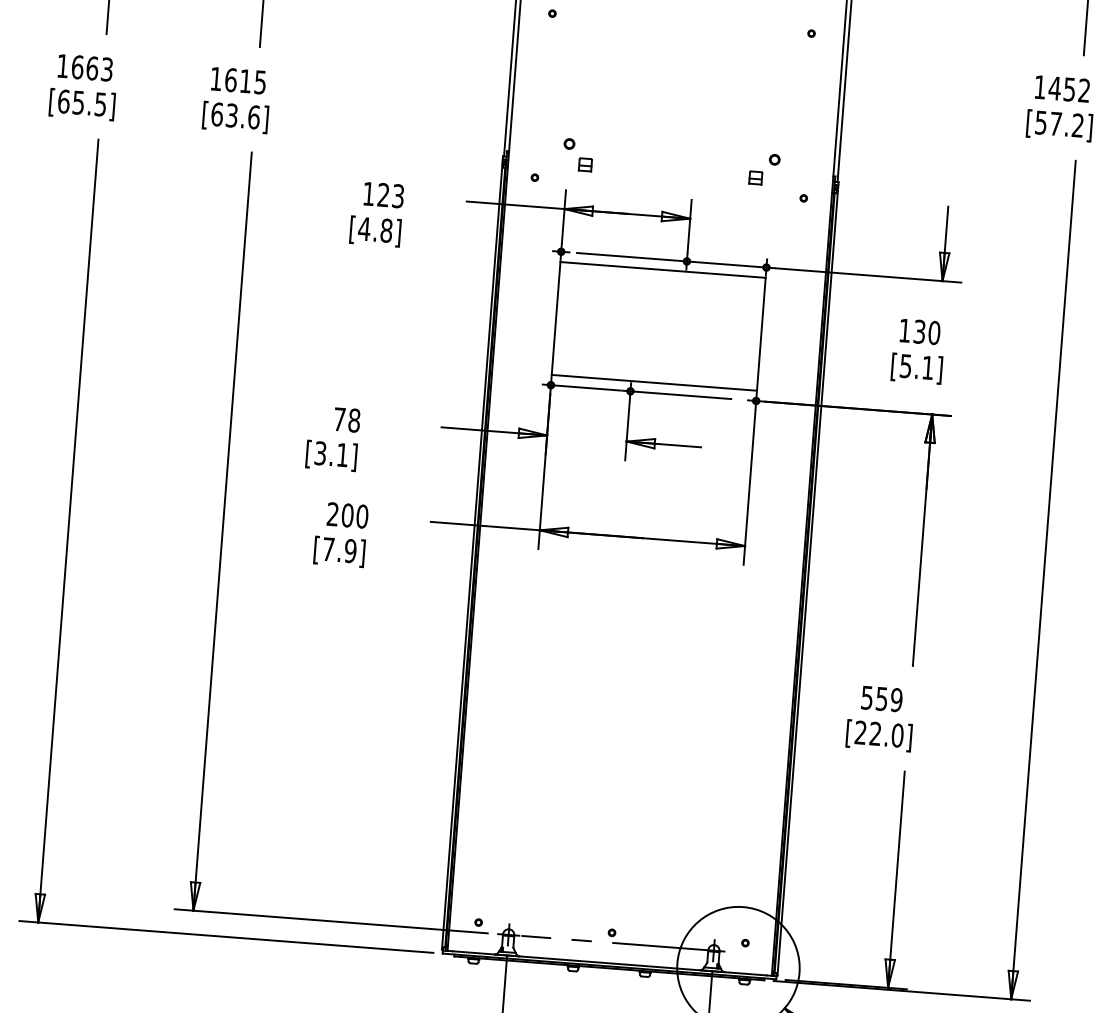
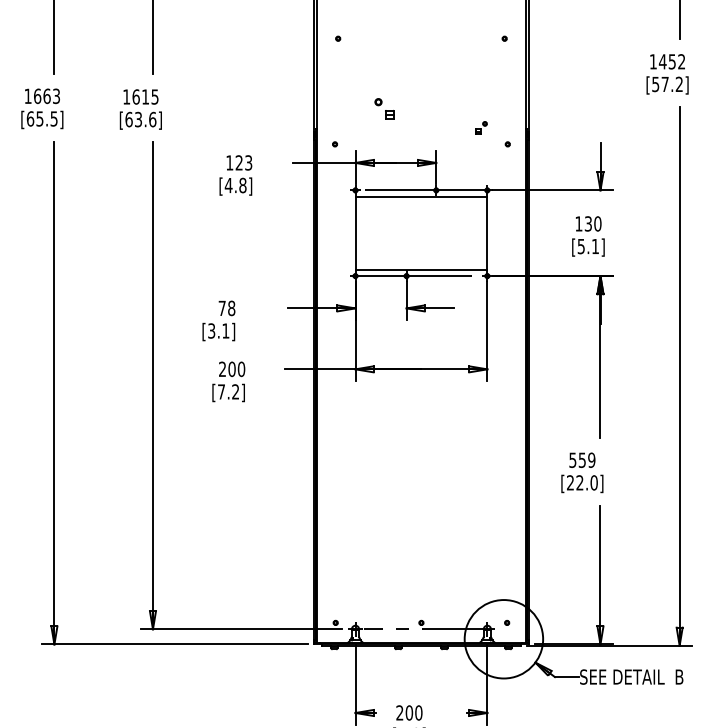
part: (578, 154) -> (384, 108), moved
part: (764, 168) -> (481, 127), size x0.6
text: (350, 550) -> (235, 391), [7.9] -> [7.2]

